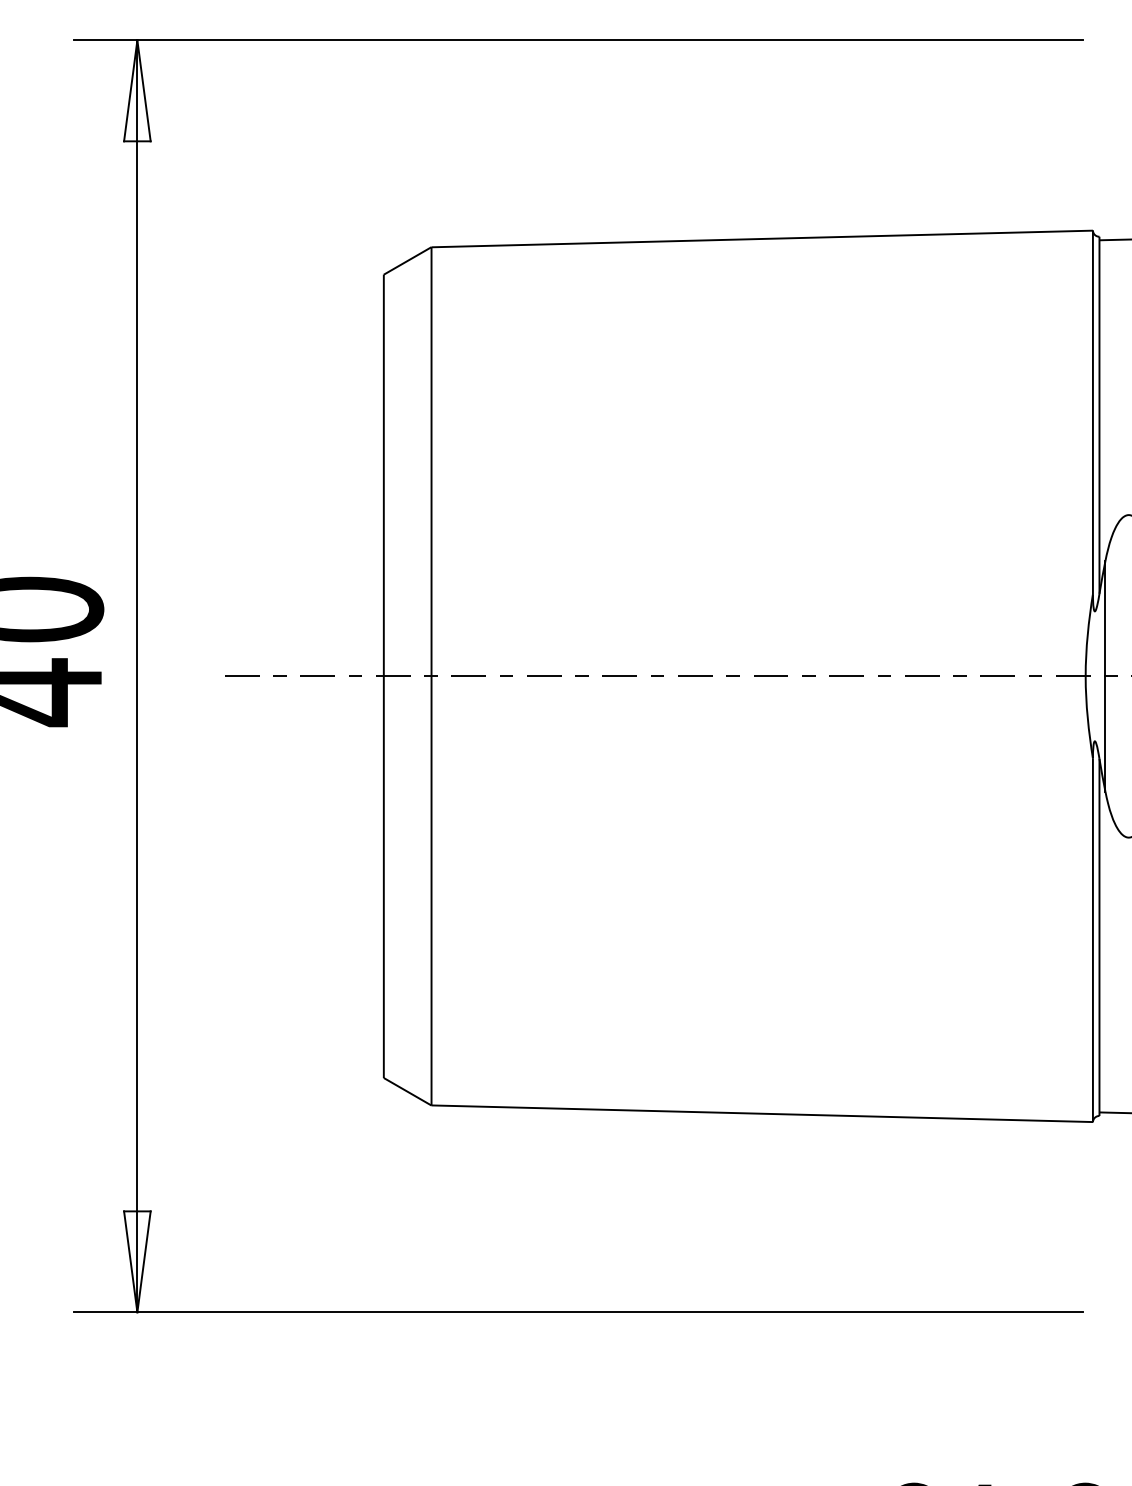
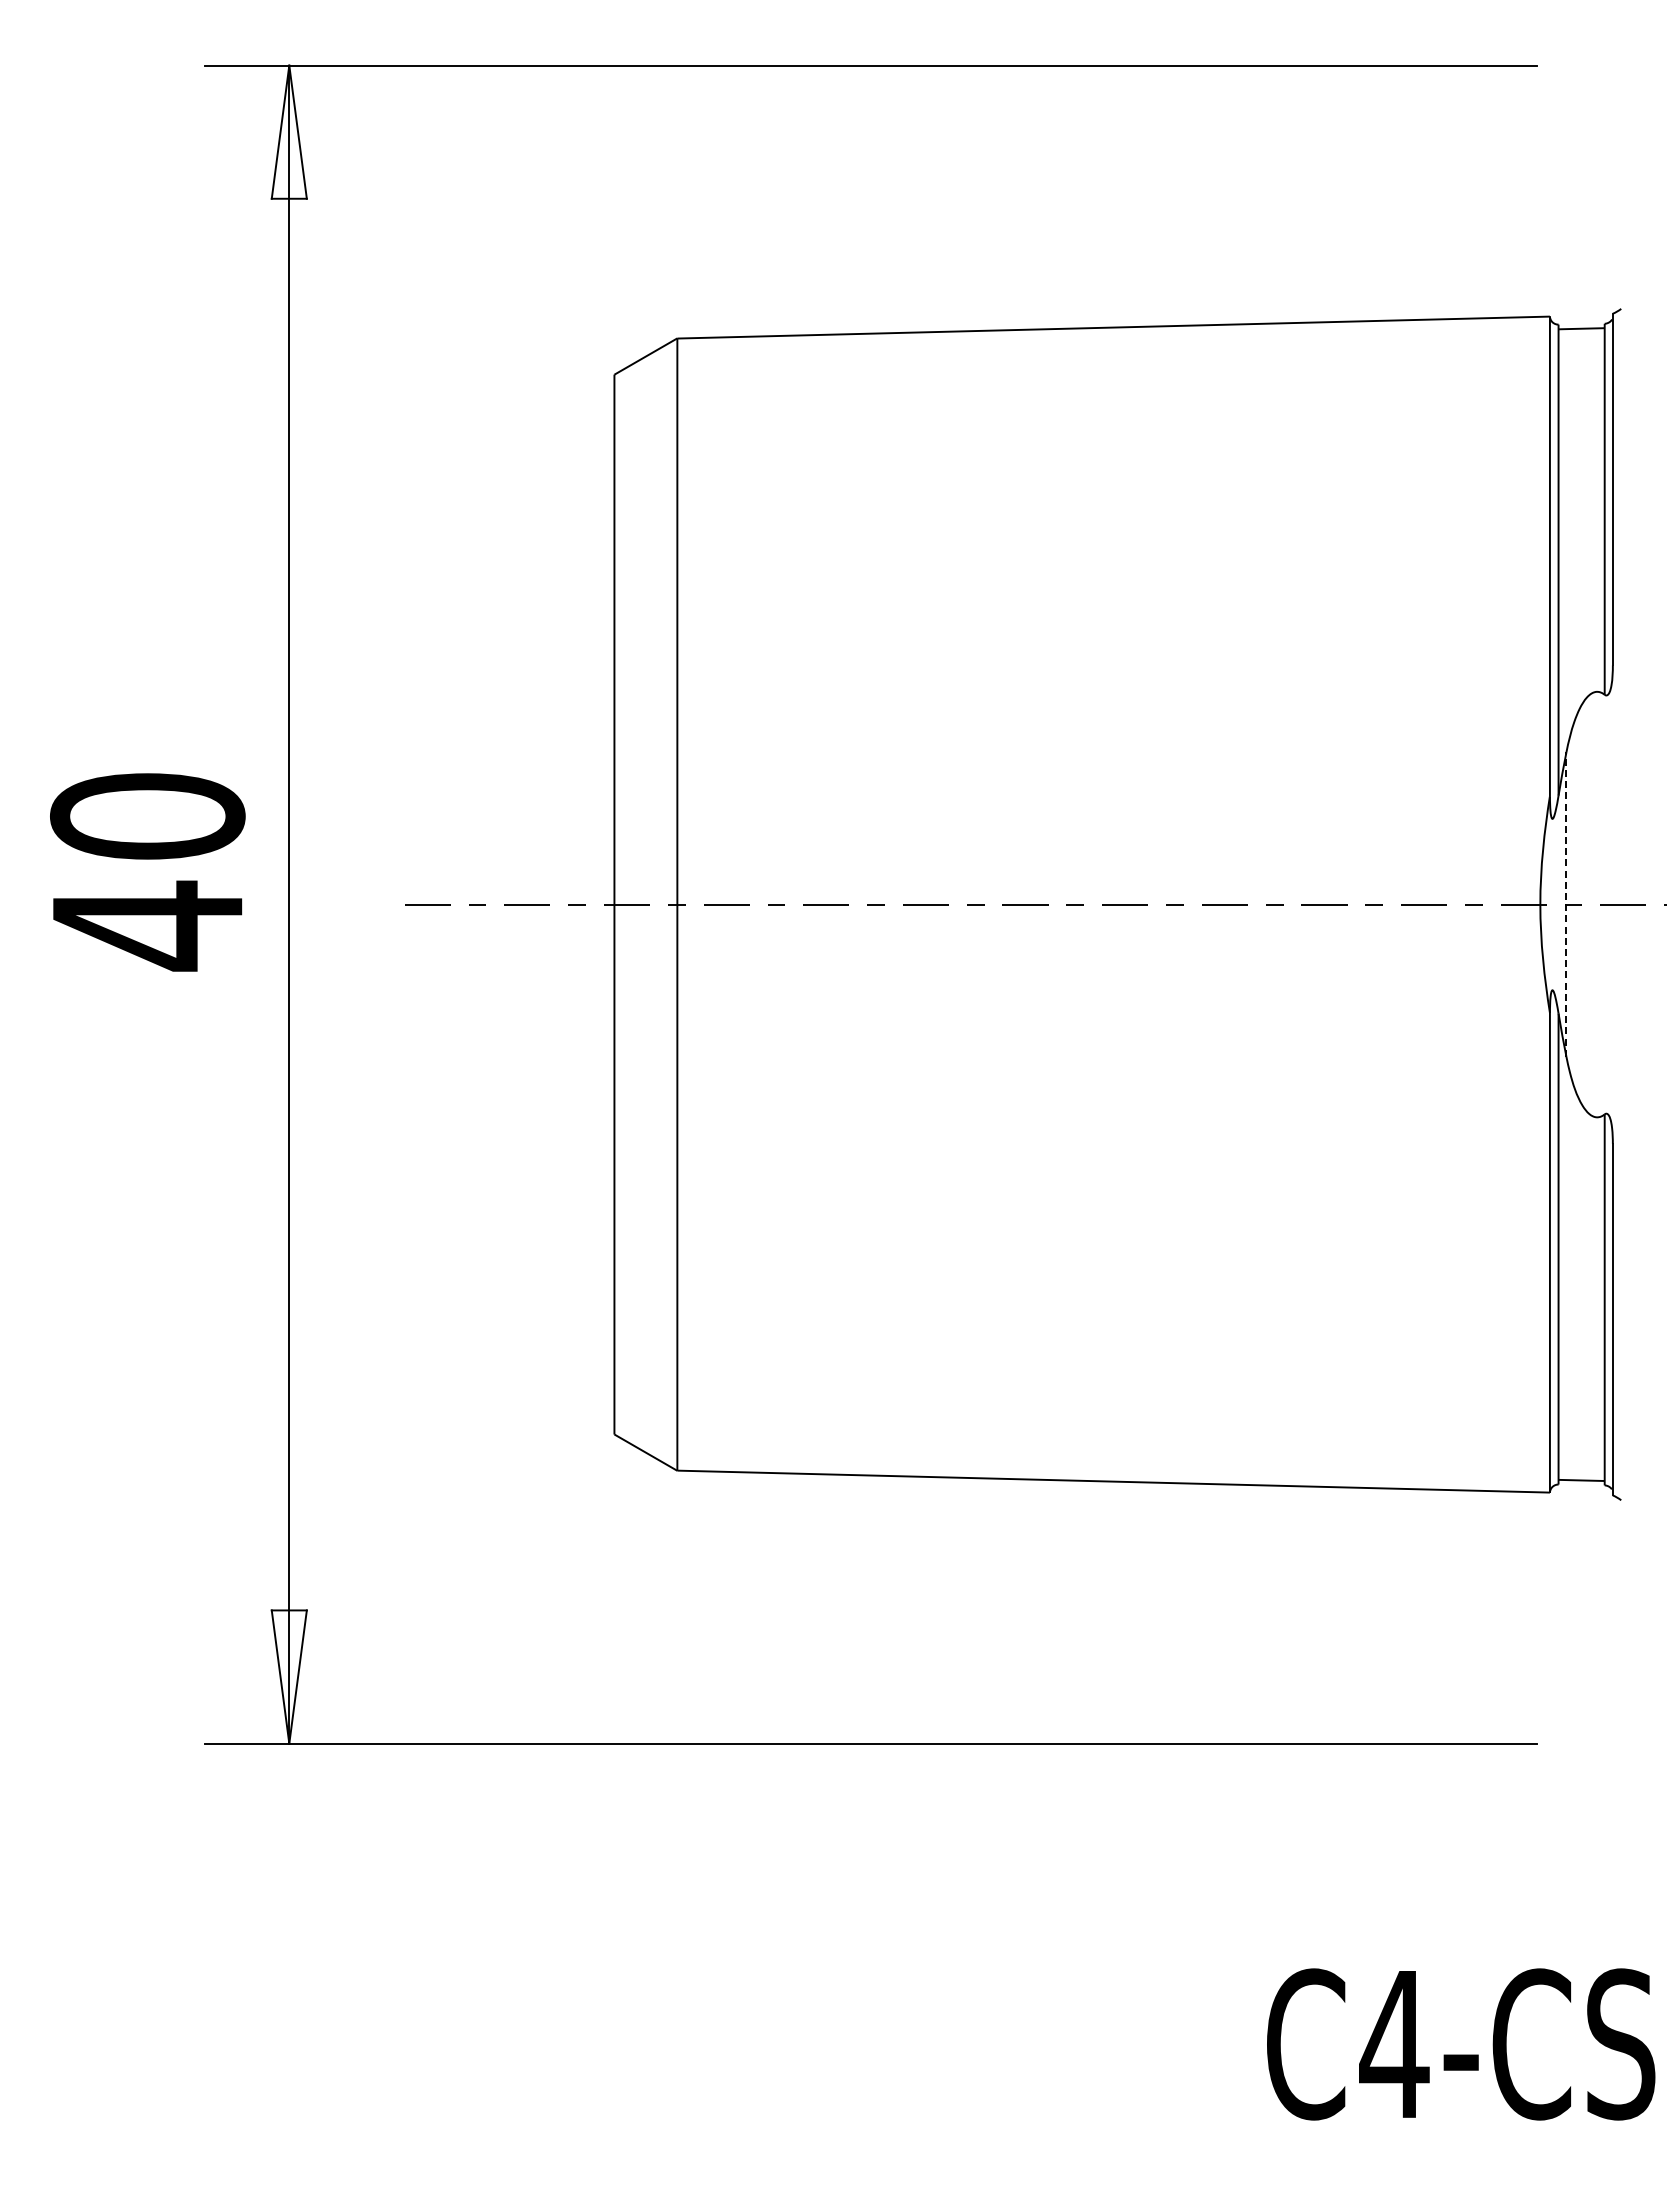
line: (1105, 676) -> (1566, 904), solid -> dashed

